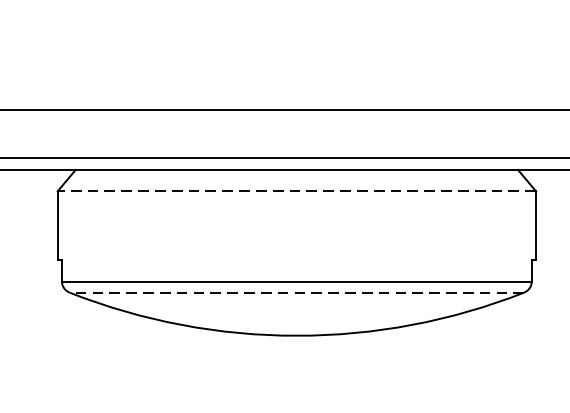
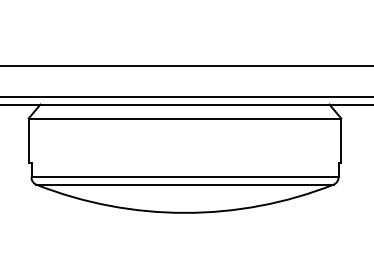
line: (296, 191) -> (184, 118), dashed -> solid
line: (296, 292) -> (184, 184), dashed -> solid

